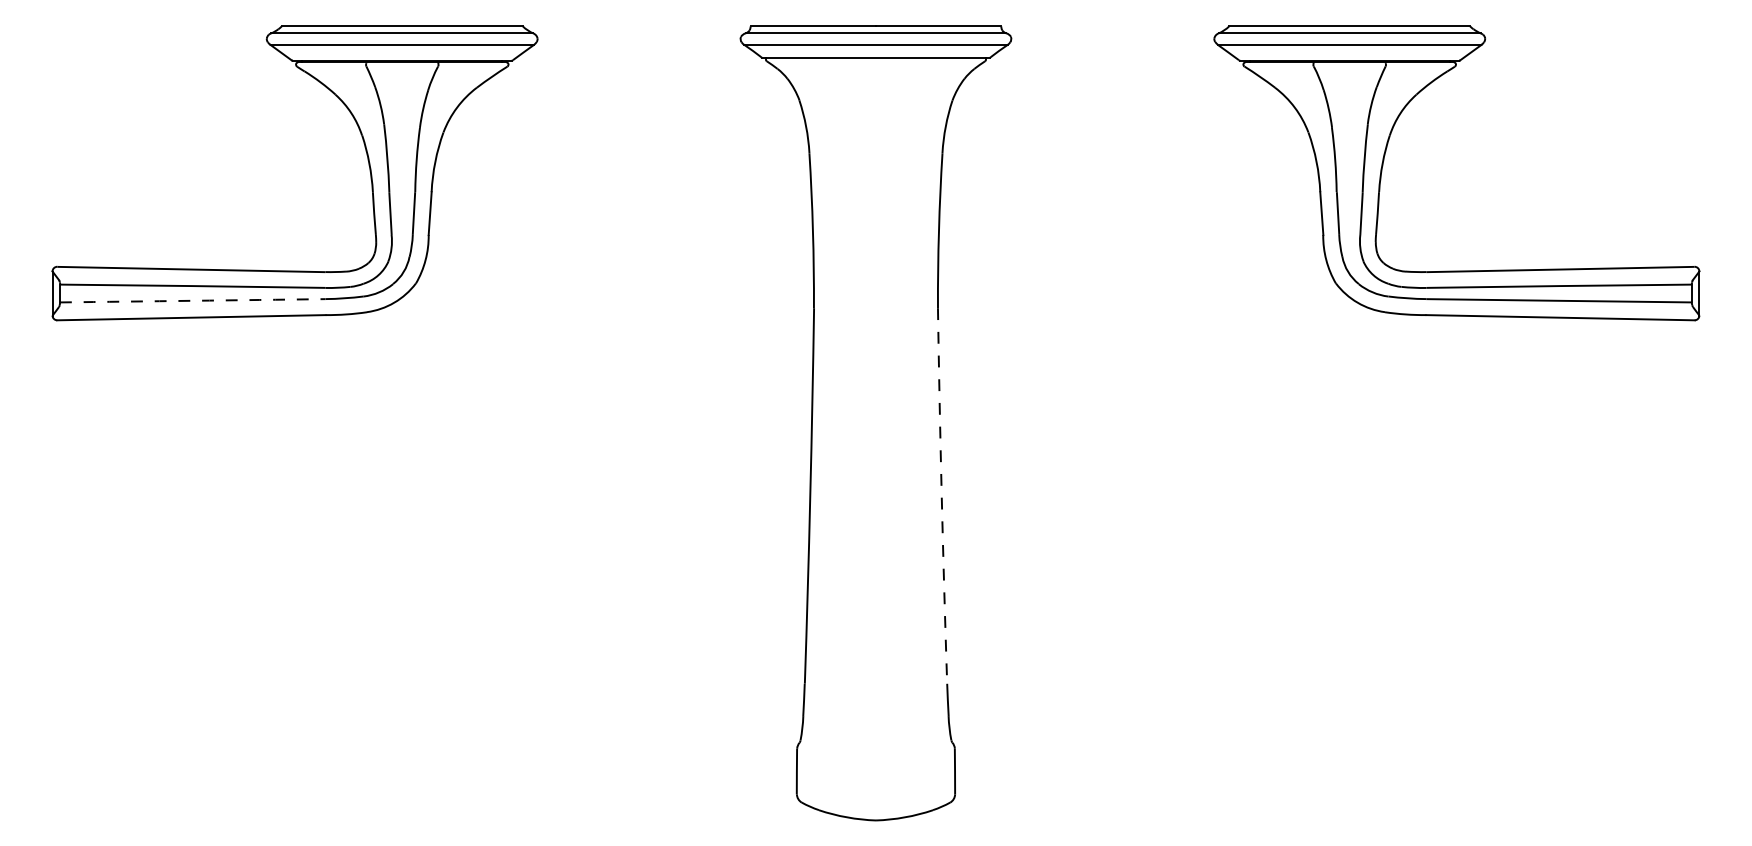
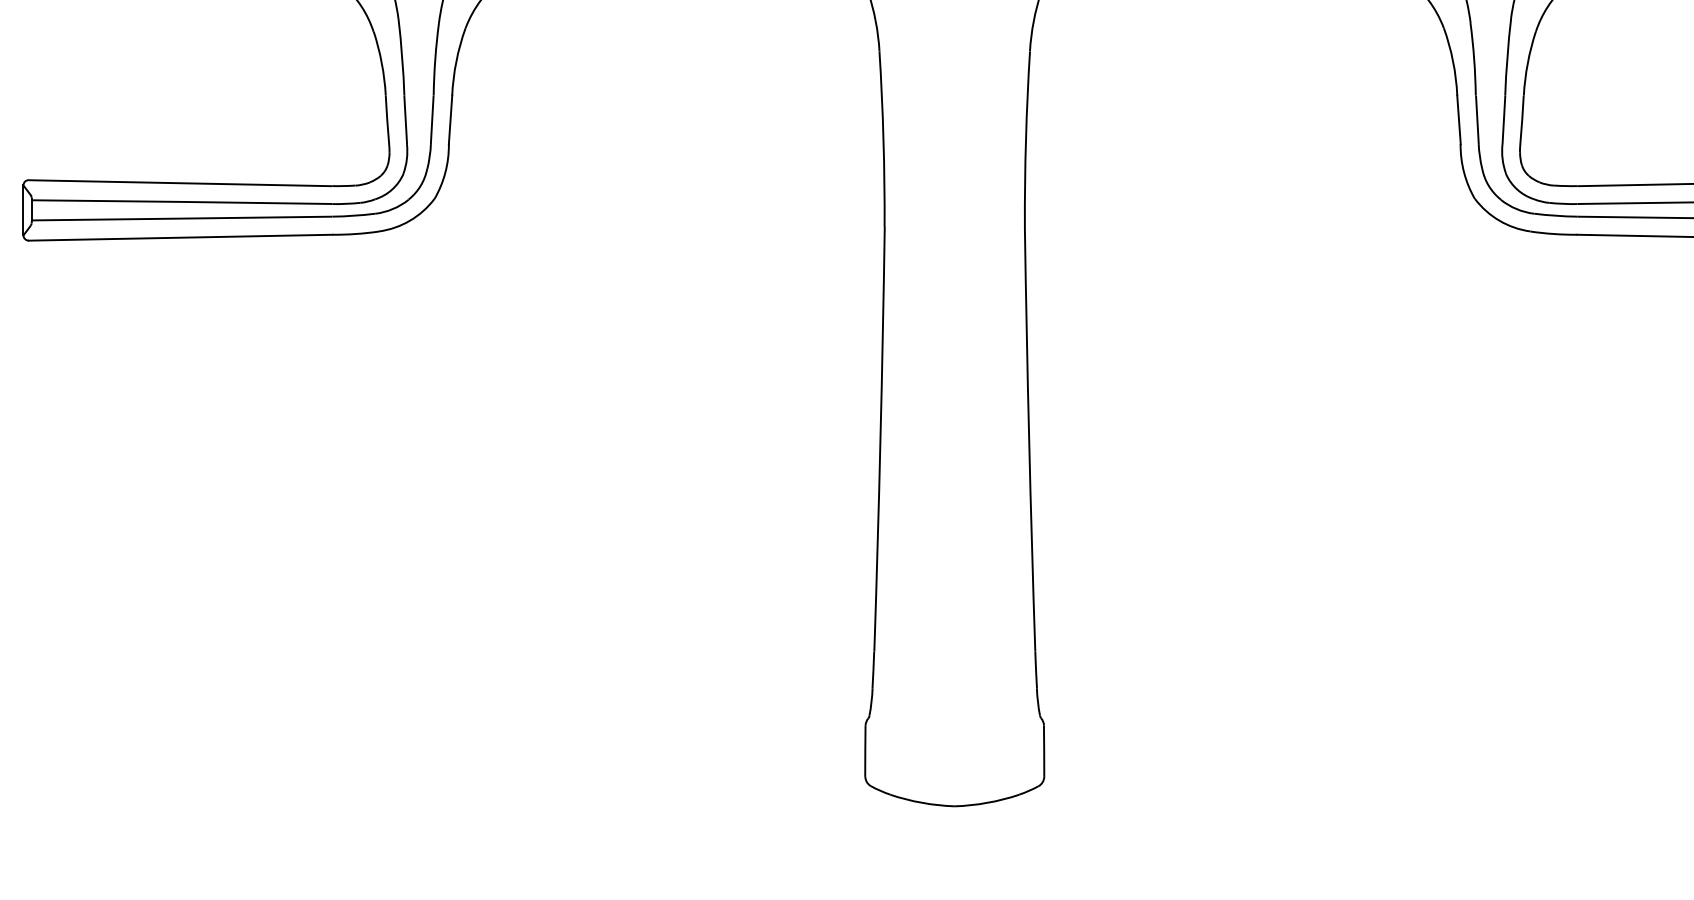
arc: (192, 300) -> (181, 218), dashed -> solid
arc: (941, 495) -> (1028, 438), dashed -> solid

